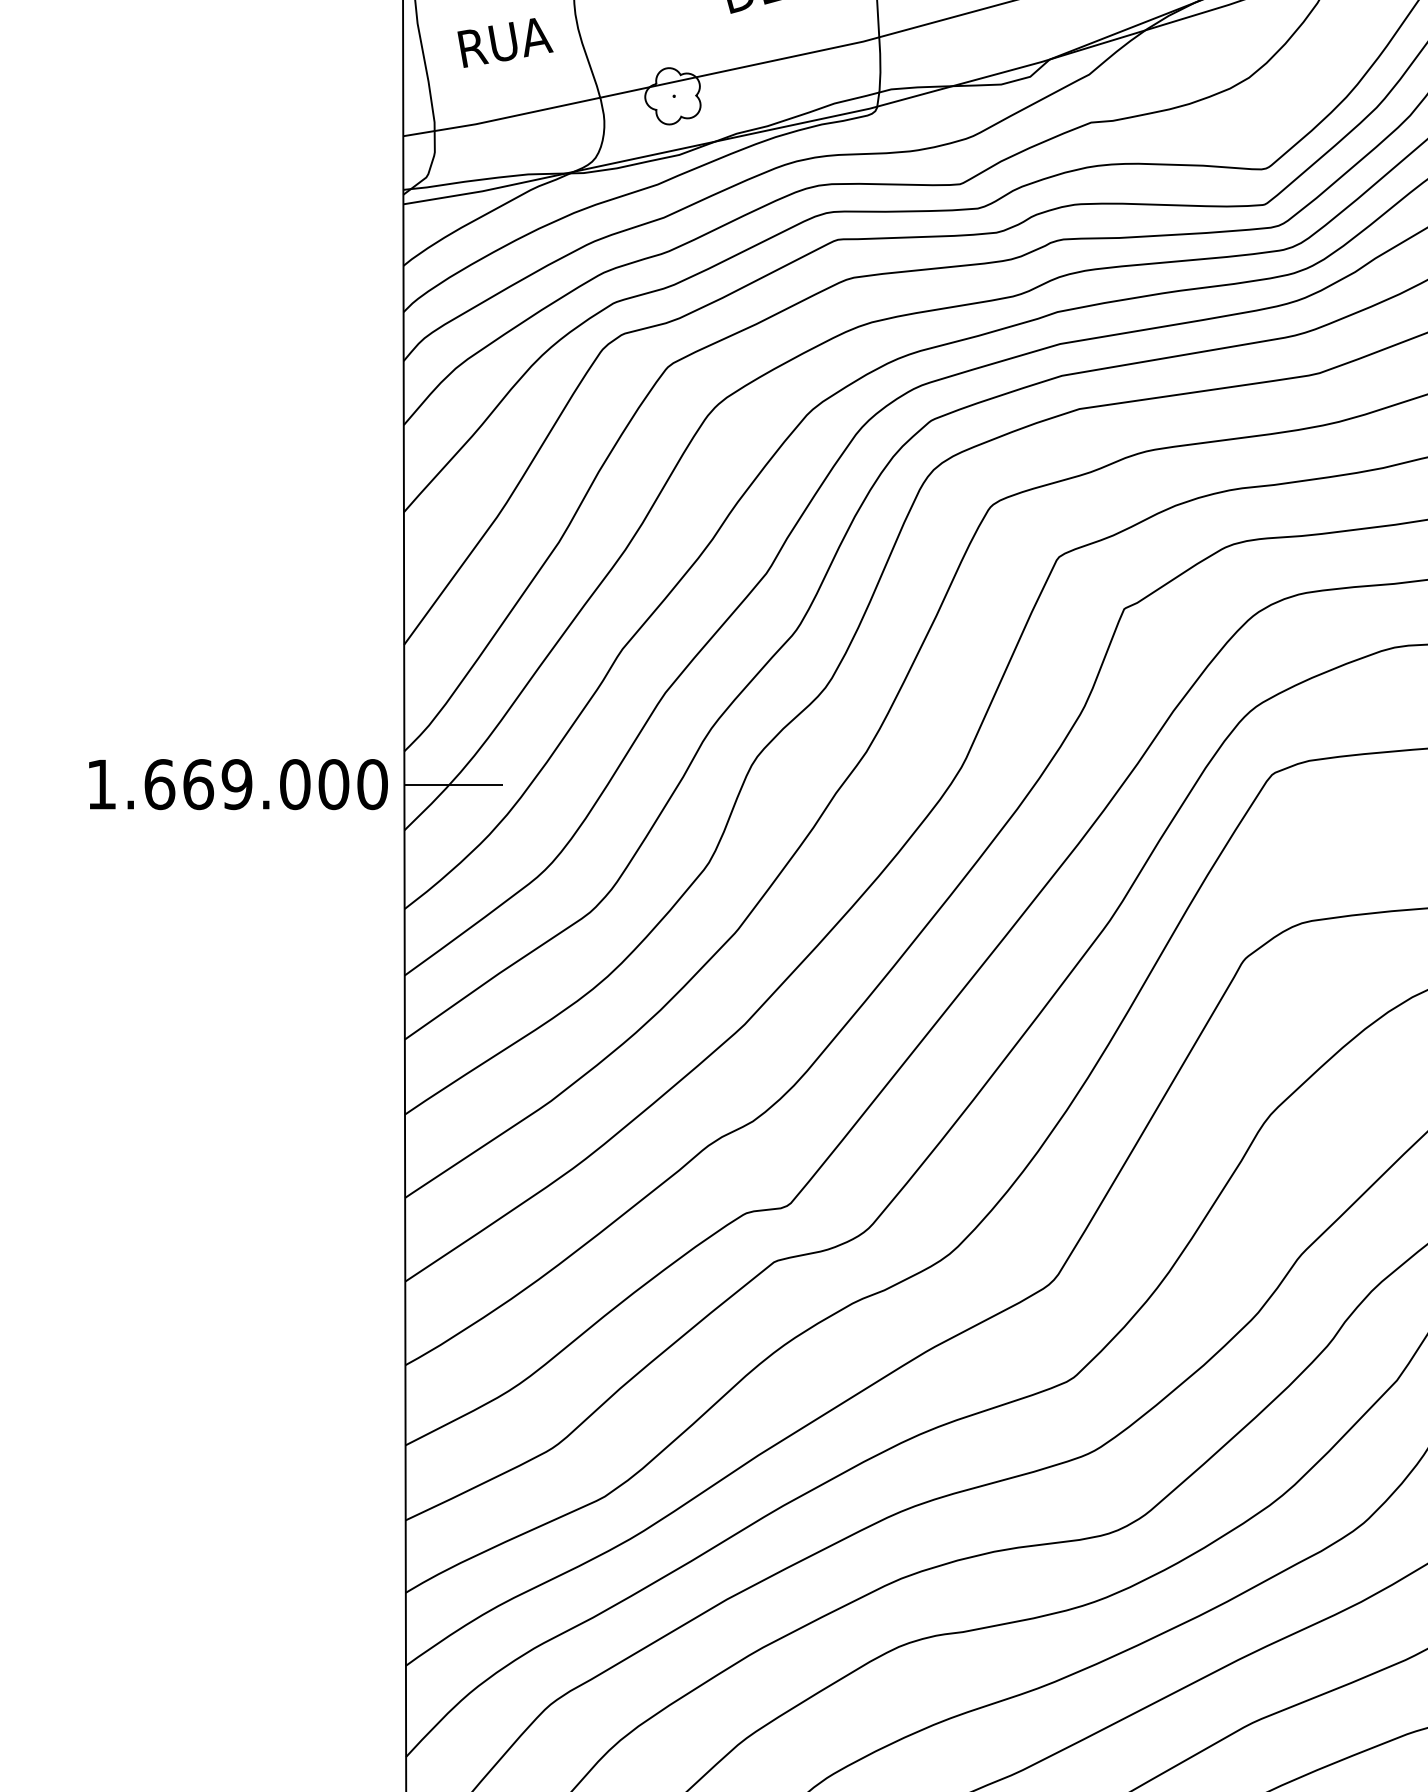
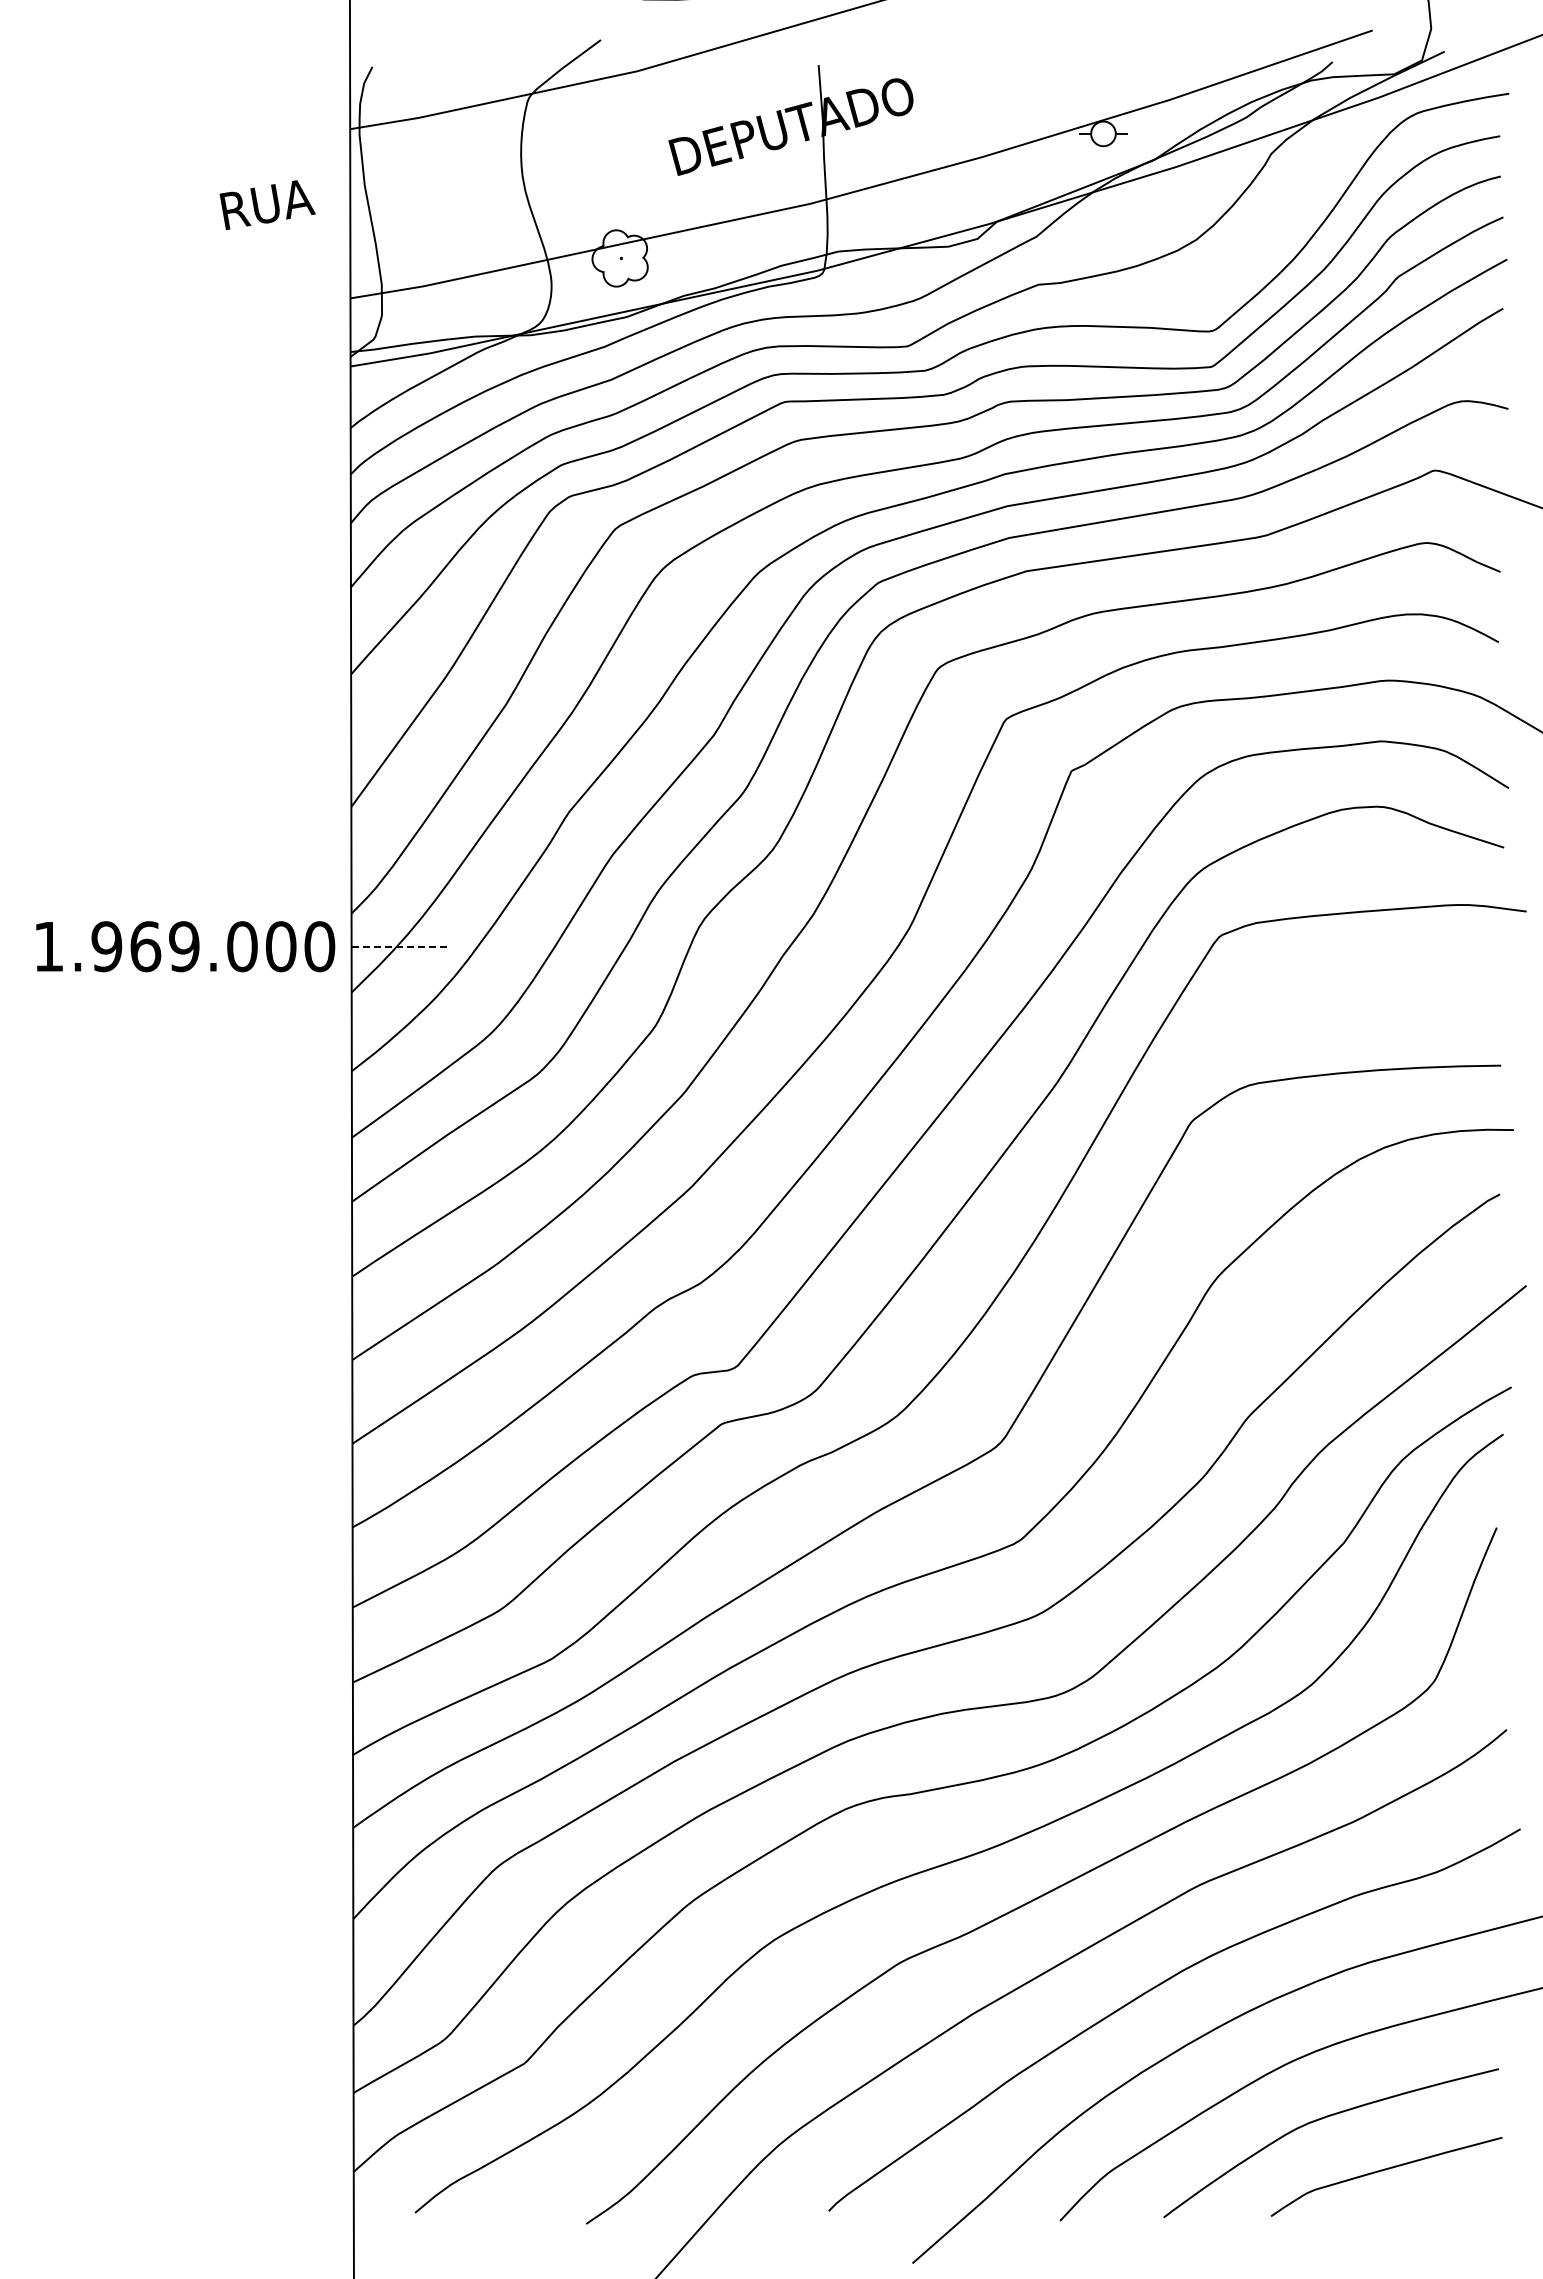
text: (505, 43) -> (267, 205), moved
text: (159, 784) -> (106, 946), 1.669.000 -> 1.969.000
line: (454, 784) -> (401, 946), solid -> dashed

